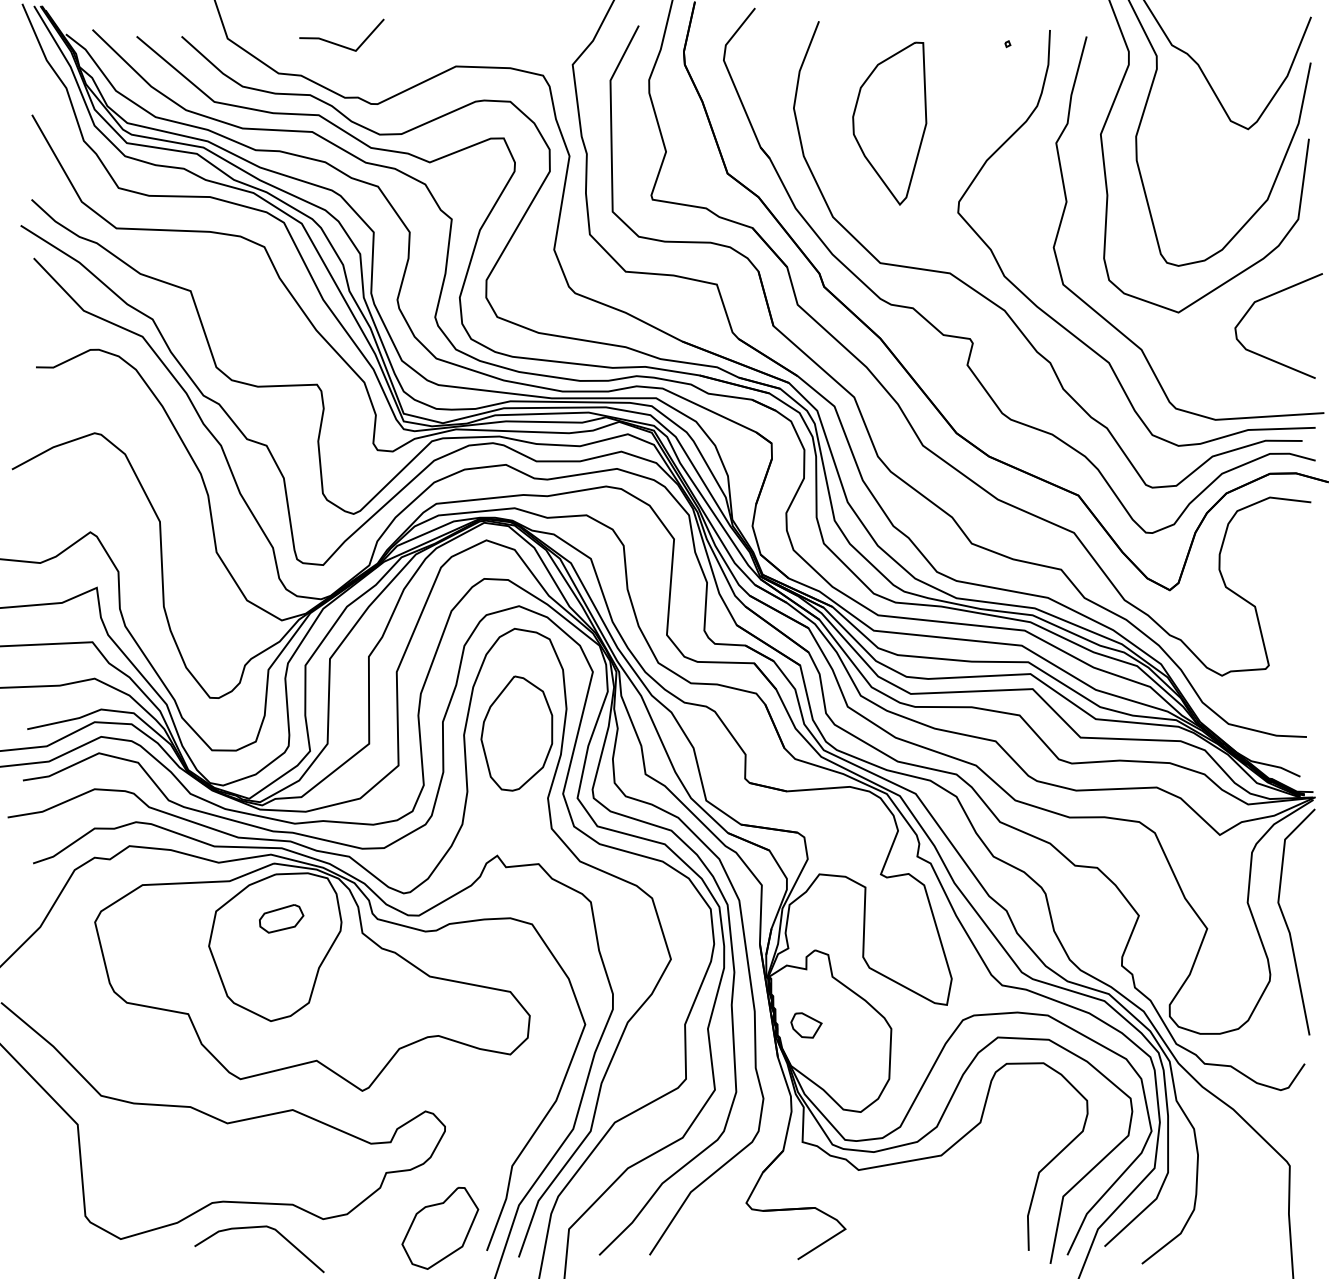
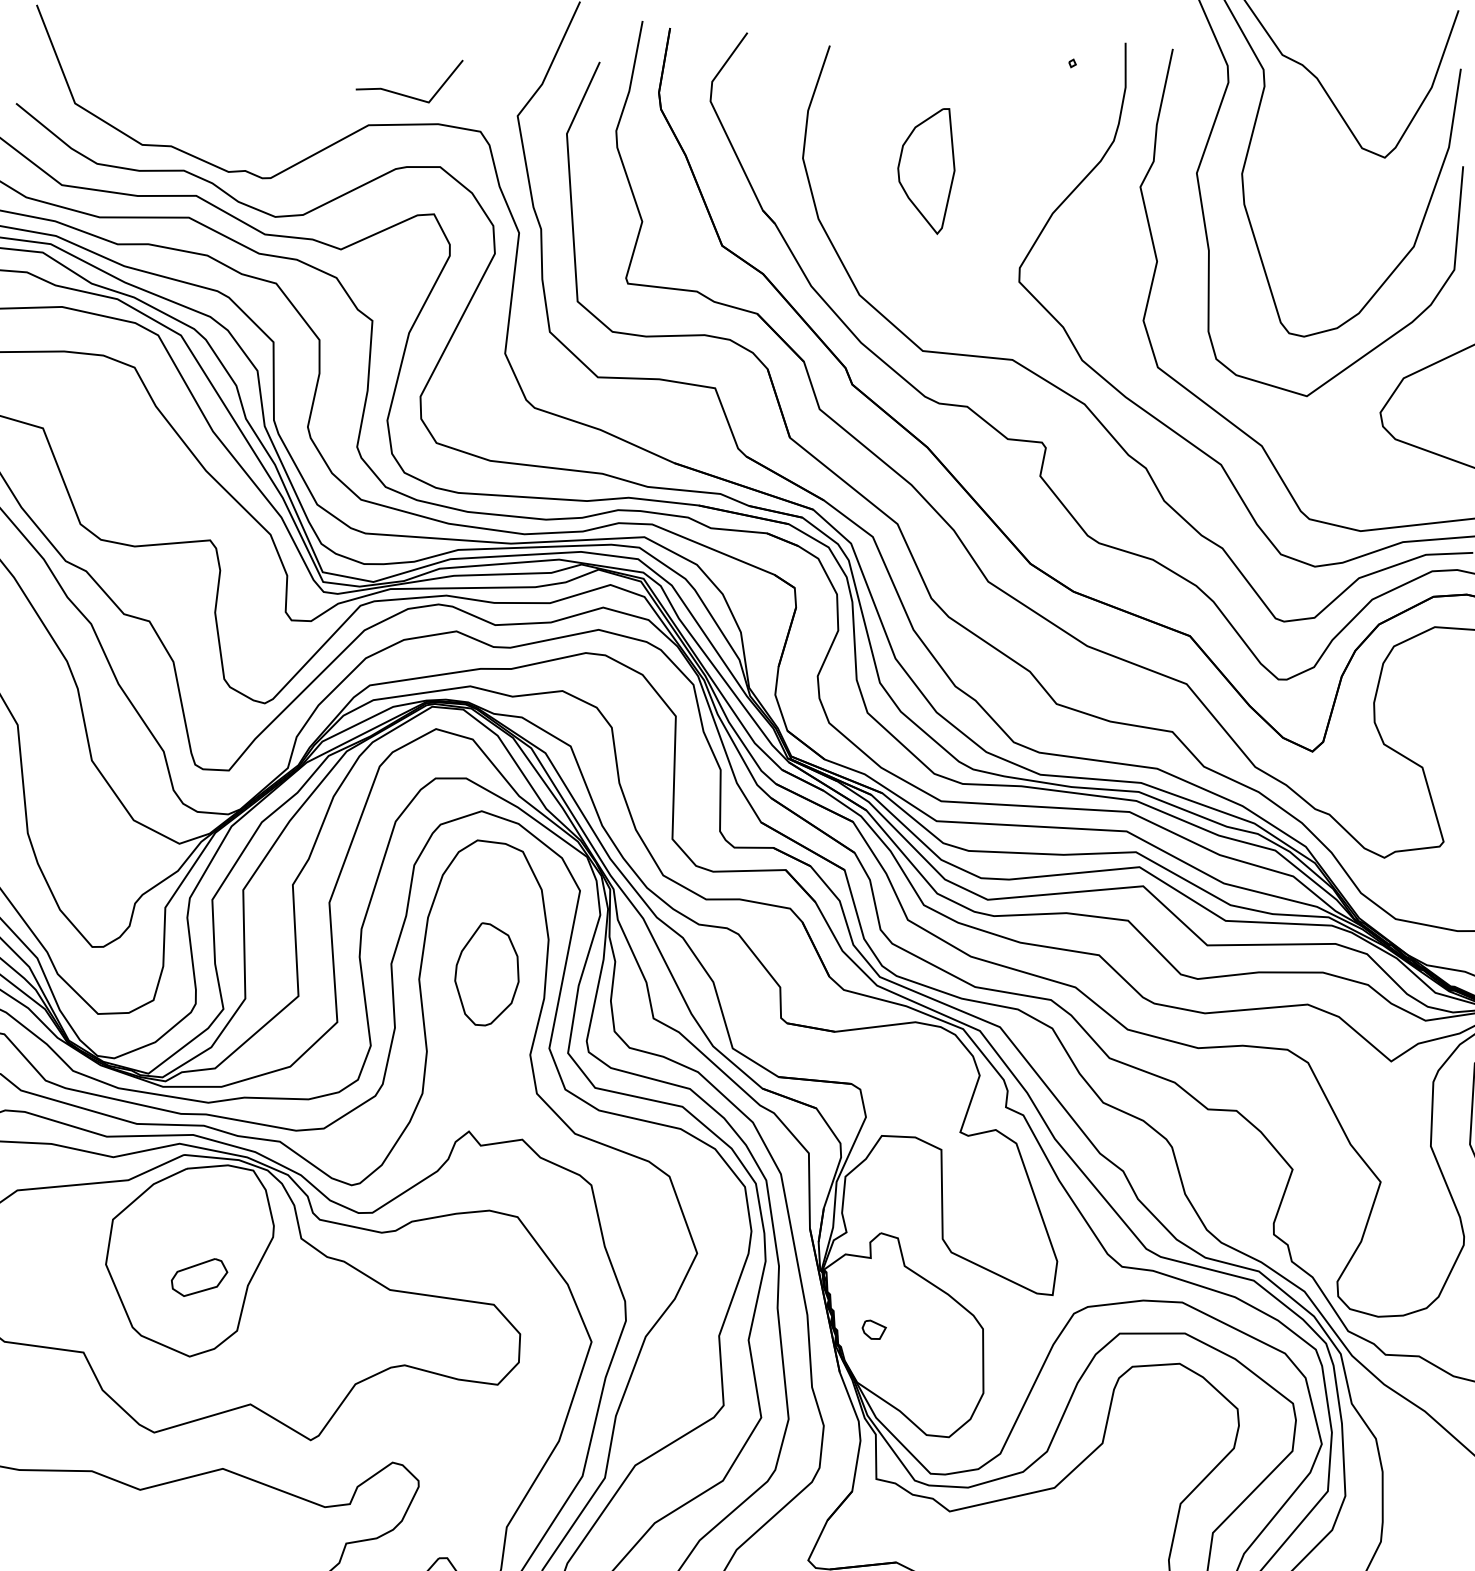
line: (337, 43) -> (404, 94), moved
part: (889, 123) -> (926, 172), size x0.6
part: (516, 733) -> (486, 974), size x0.7
part: (281, 918) -> (199, 1277), moved
part: (806, 1025) -> (874, 1329), size x0.6

